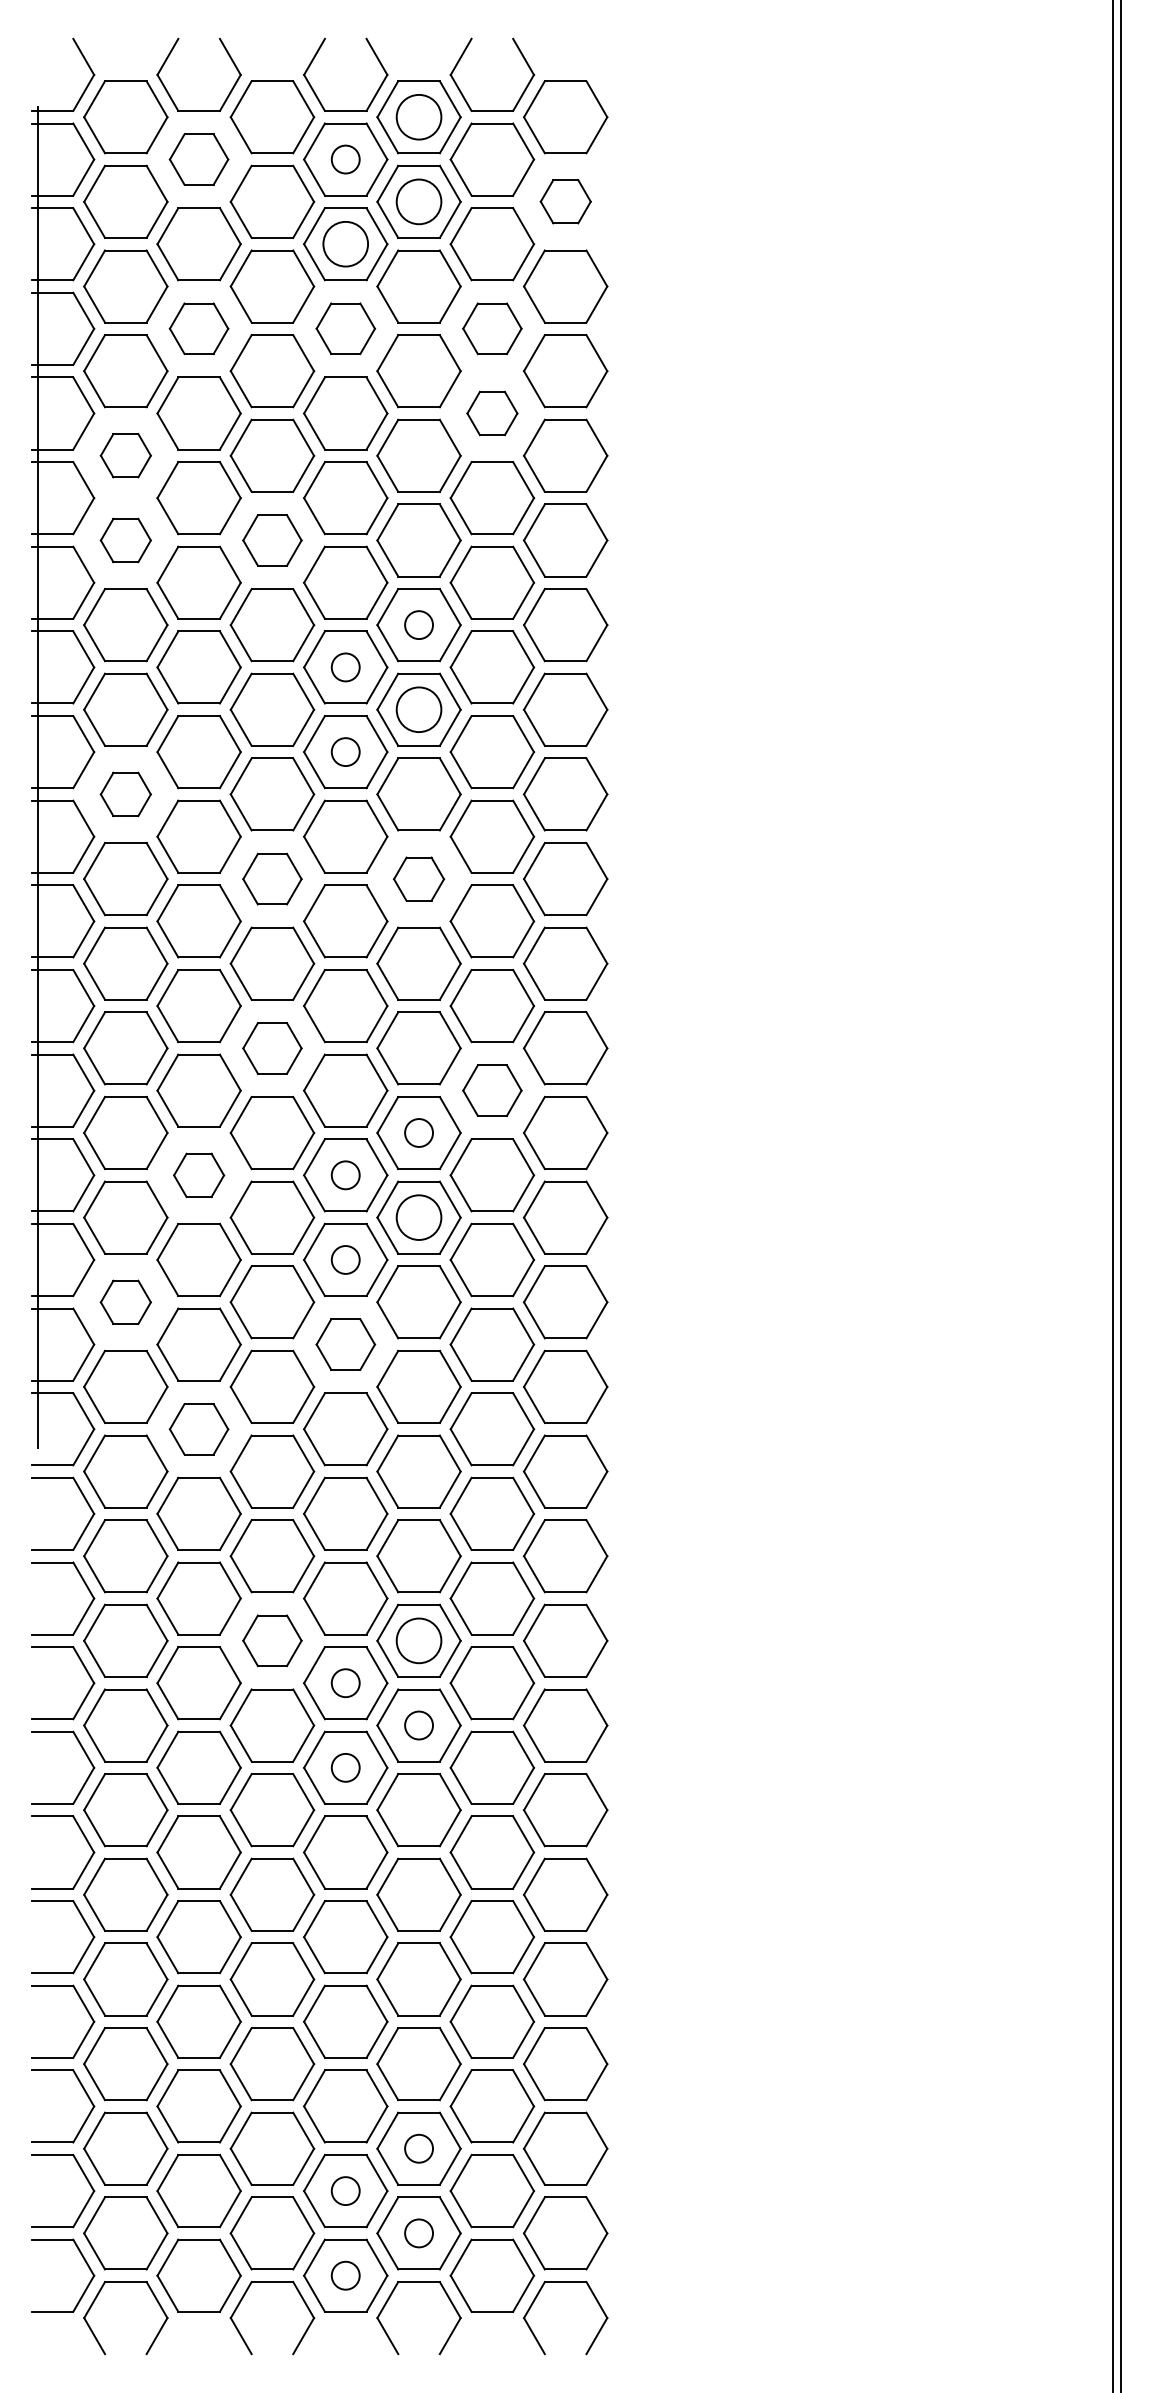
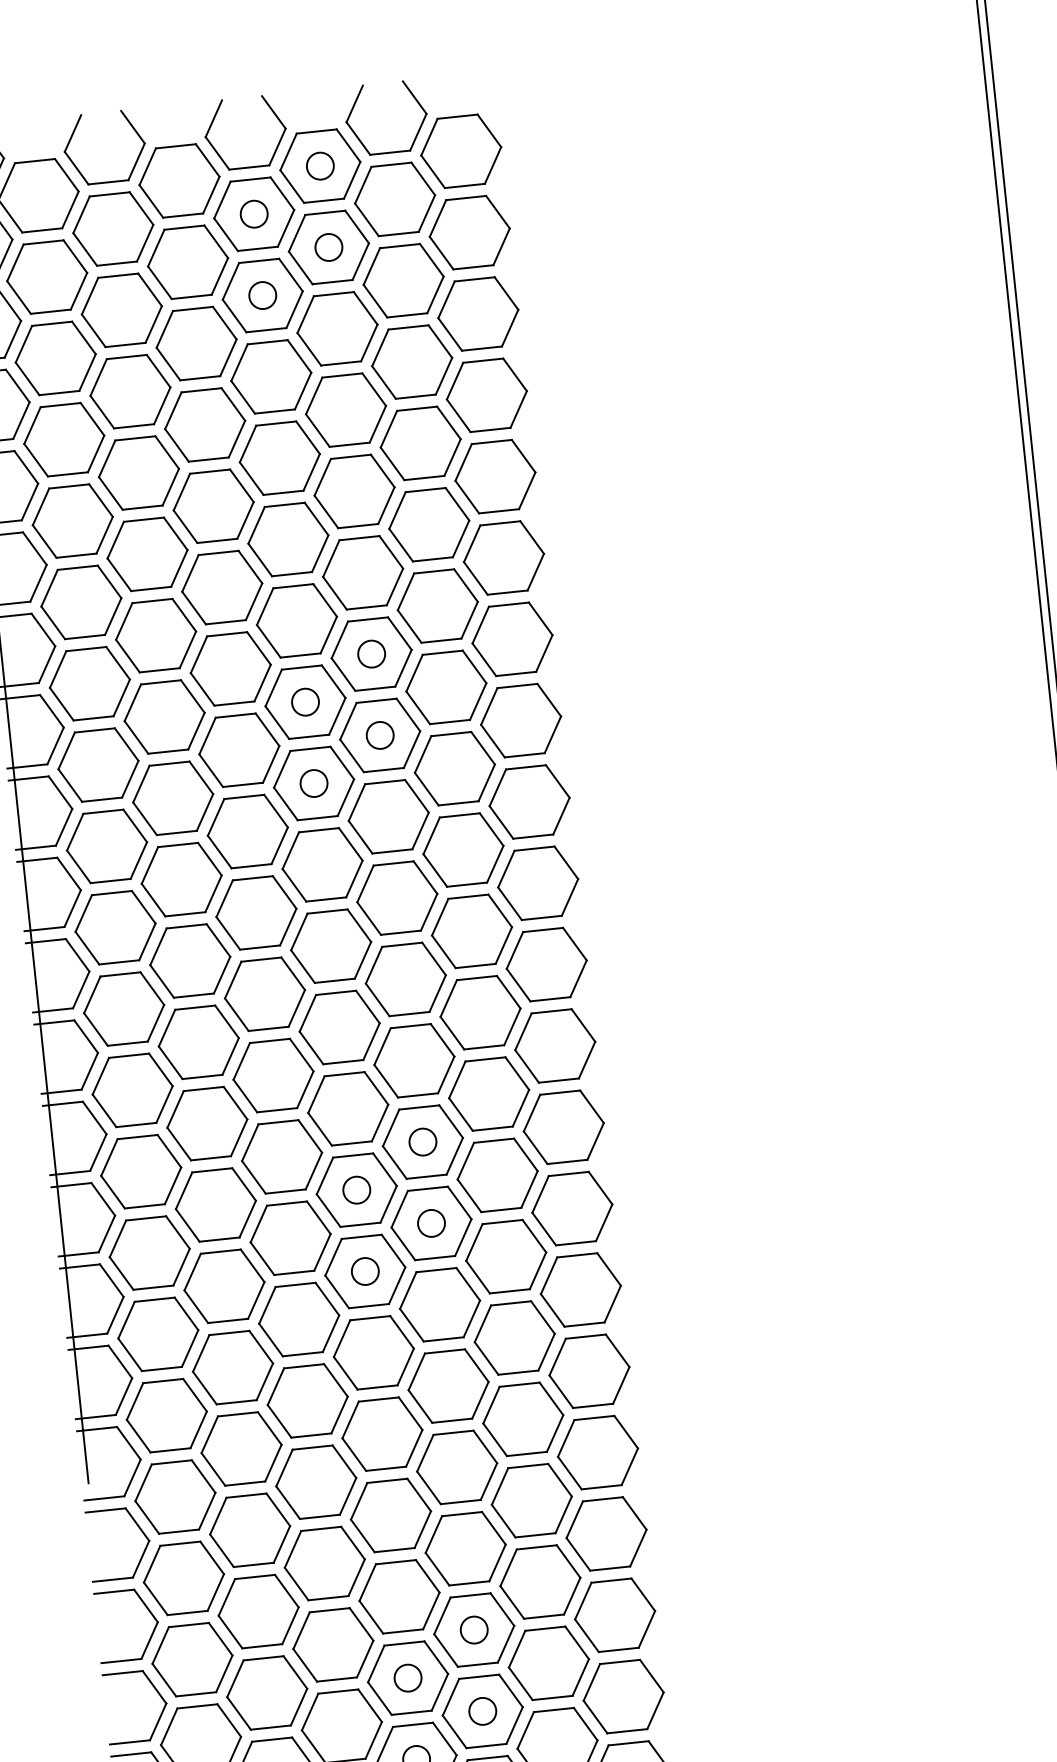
circle: (419, 117) -> (320, 166), size x0.62
part: (198, 159) -> (112, 229), size x1.43
circle: (419, 201) -> (329, 247), size x0.62
part: (565, 201) -> (469, 232), size x1.67
circle: (345, 244) -> (262, 295), size x0.62
part: (198, 328) -> (129, 391), size x1.43
part: (345, 328) -> (271, 376), size x1.43
part: (492, 328) -> (412, 361), size x1.43
part: (492, 413) -> (420, 443), size x1.67
part: (125, 455) -> (72, 520), size x1.67
part: (125, 540) -> (81, 602), size x1.67
part: (272, 540) -> (222, 587), size x1.43
circle: (419, 709) -> (380, 735), size x0.62
part: (125, 794) -> (106, 846), size x1.67
part: (272, 879) -> (256, 913), size x1.43
part: (418, 879) -> (396, 898), size x1.67
part: (272, 1048) -> (273, 1075), size x1.43
part: (492, 1090) -> (489, 1093), size x1.43
part: (198, 1175) -> (215, 1205), size x1.67
circle: (419, 1217) -> (431, 1223), size x0.62
part: (125, 1302) -> (158, 1334), size x1.67
part: (345, 1344) -> (373, 1352), size x1.43
part: (198, 1429) -> (240, 1449), size x1.43
part: (272, 1640) -> (333, 1644), size x1.43
circle: (419, 1640) -> (474, 1629), size x0.62

